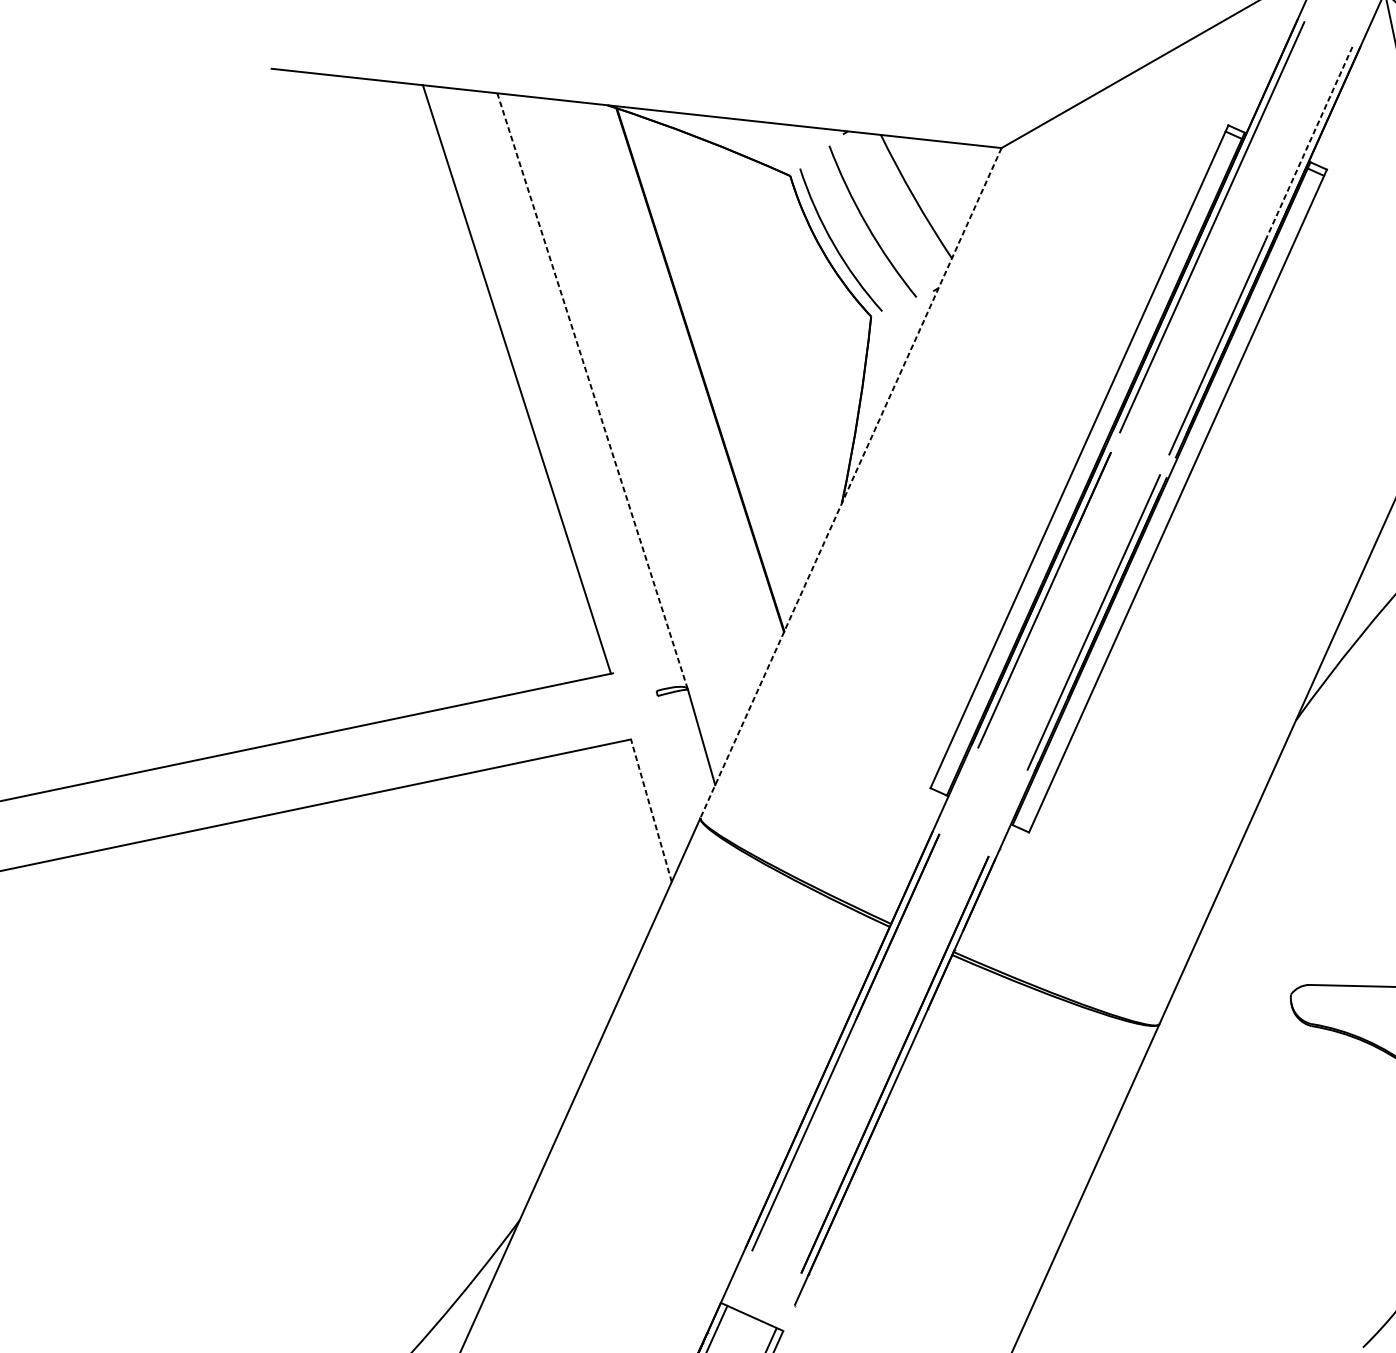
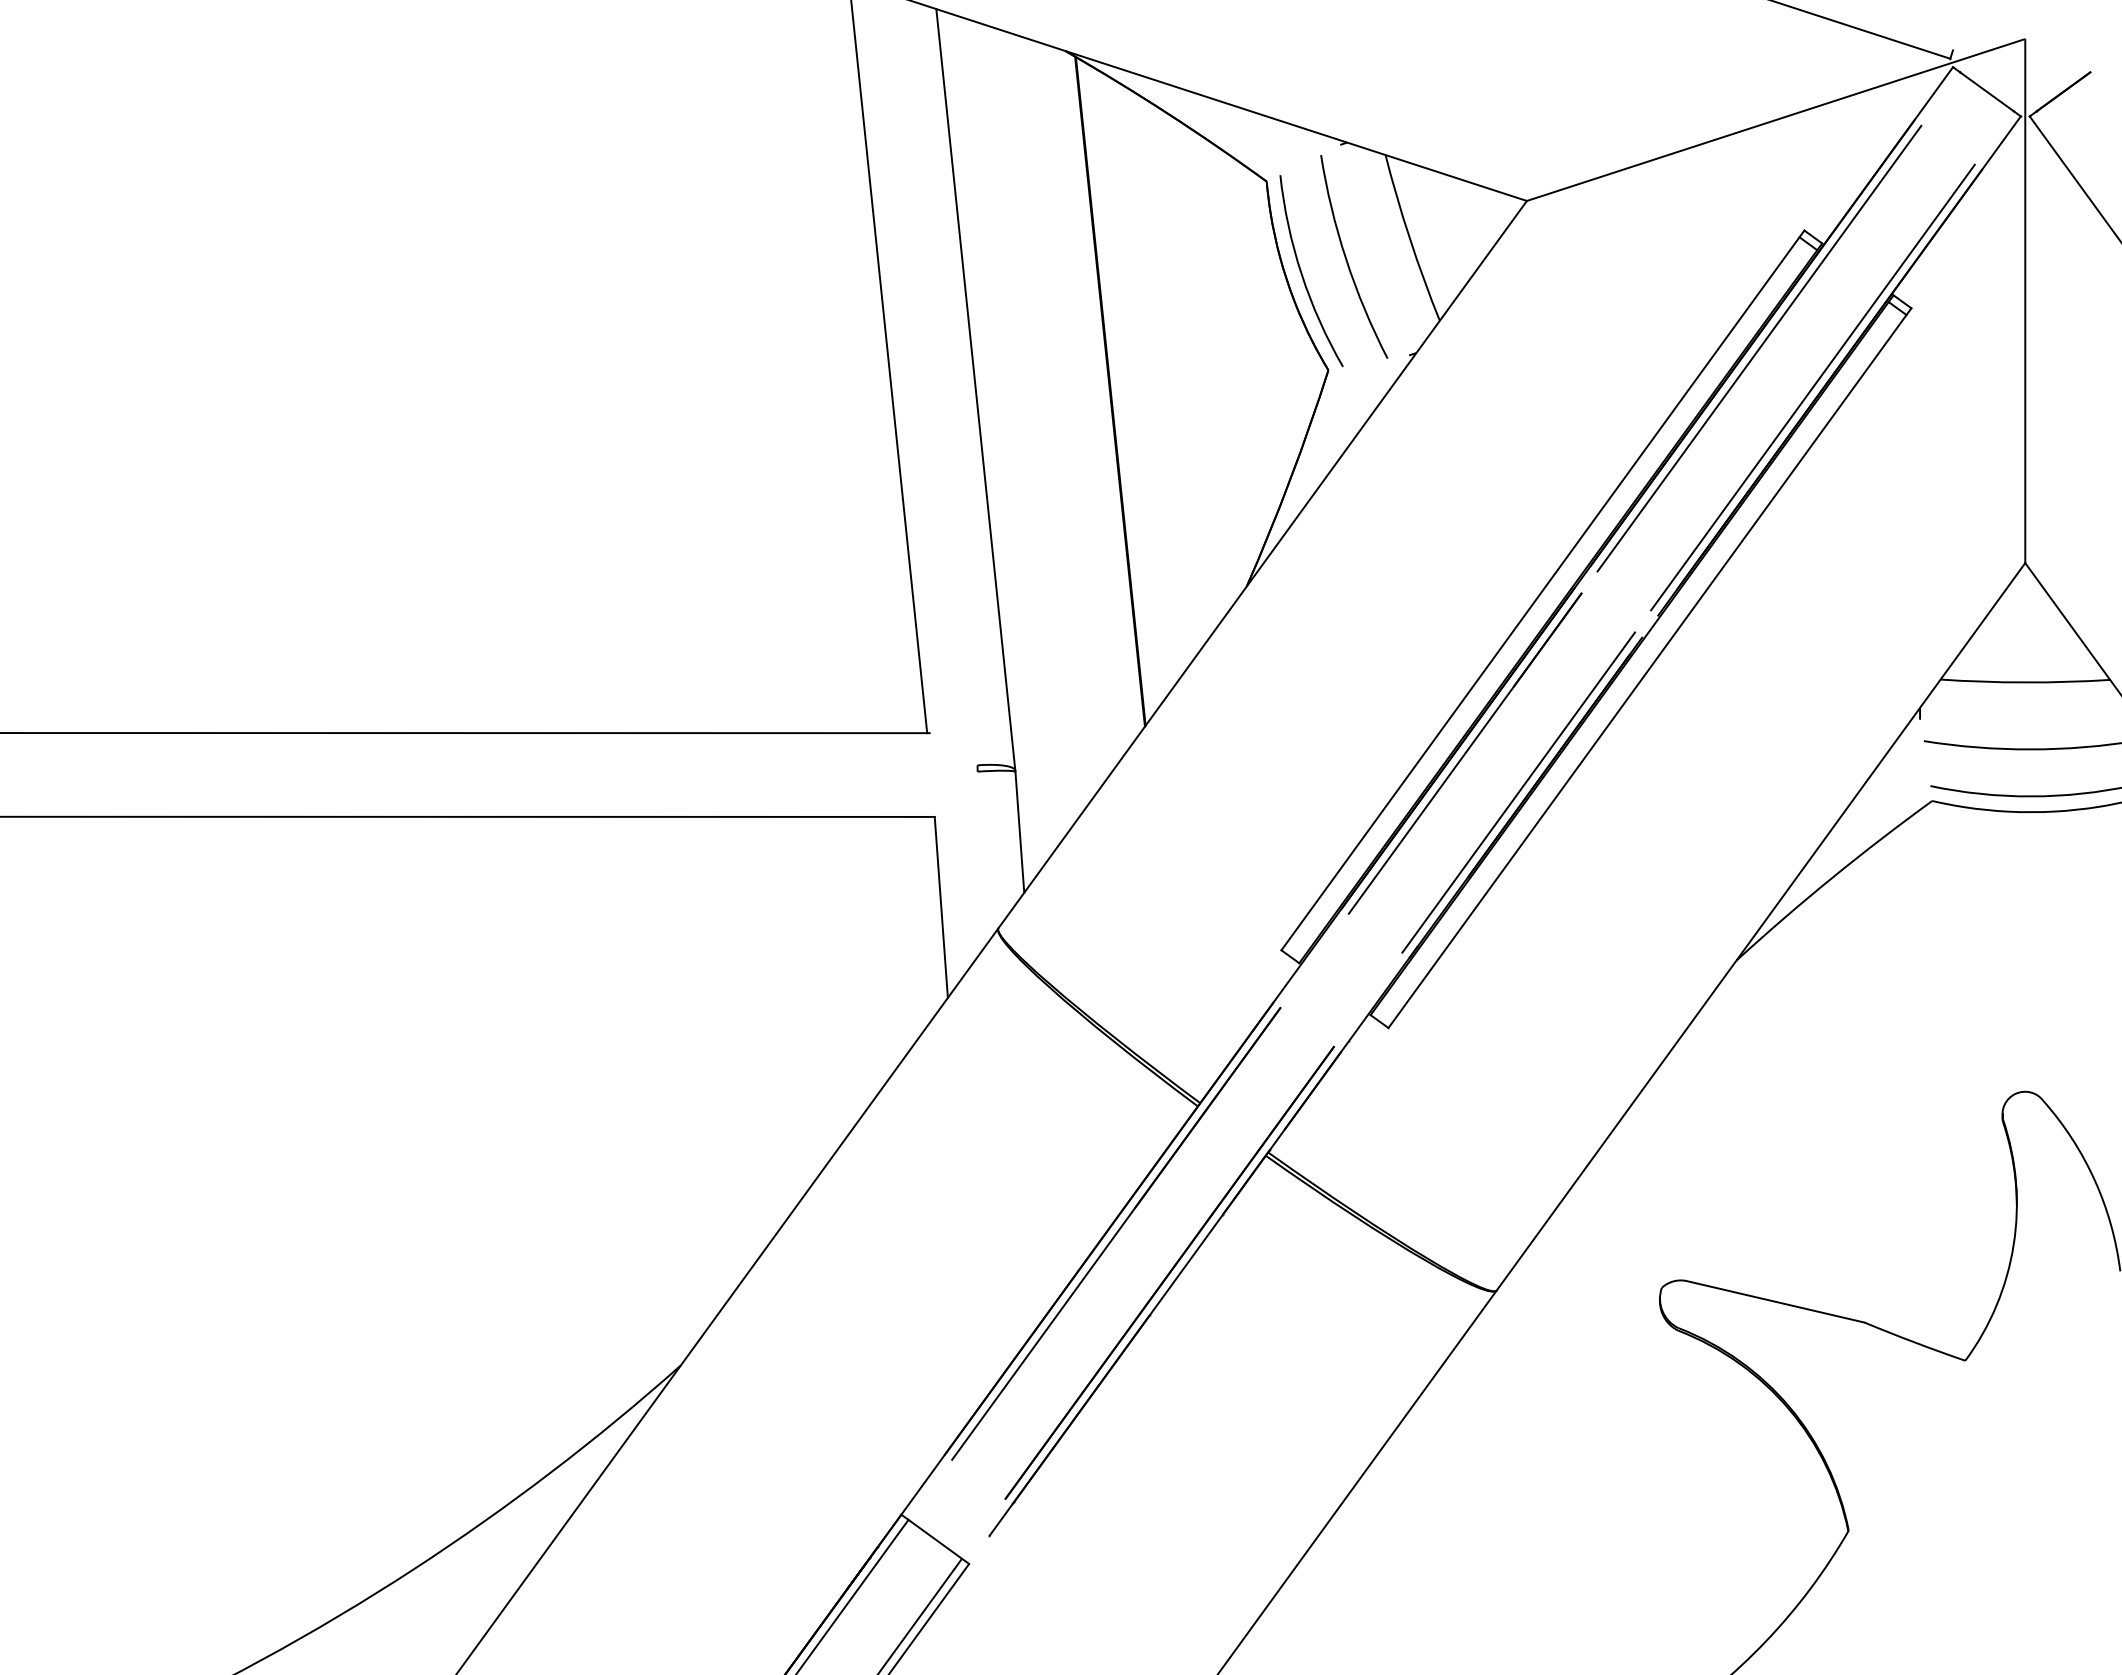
line: (1309, 142) -> (1897, 271), dashed -> solid
line: (592, 390) -> (975, 389), dashed -> solid
line: (851, 483) -> (1262, 565), dashed -> solid
line: (651, 810) -> (941, 907), dashed -> solid

